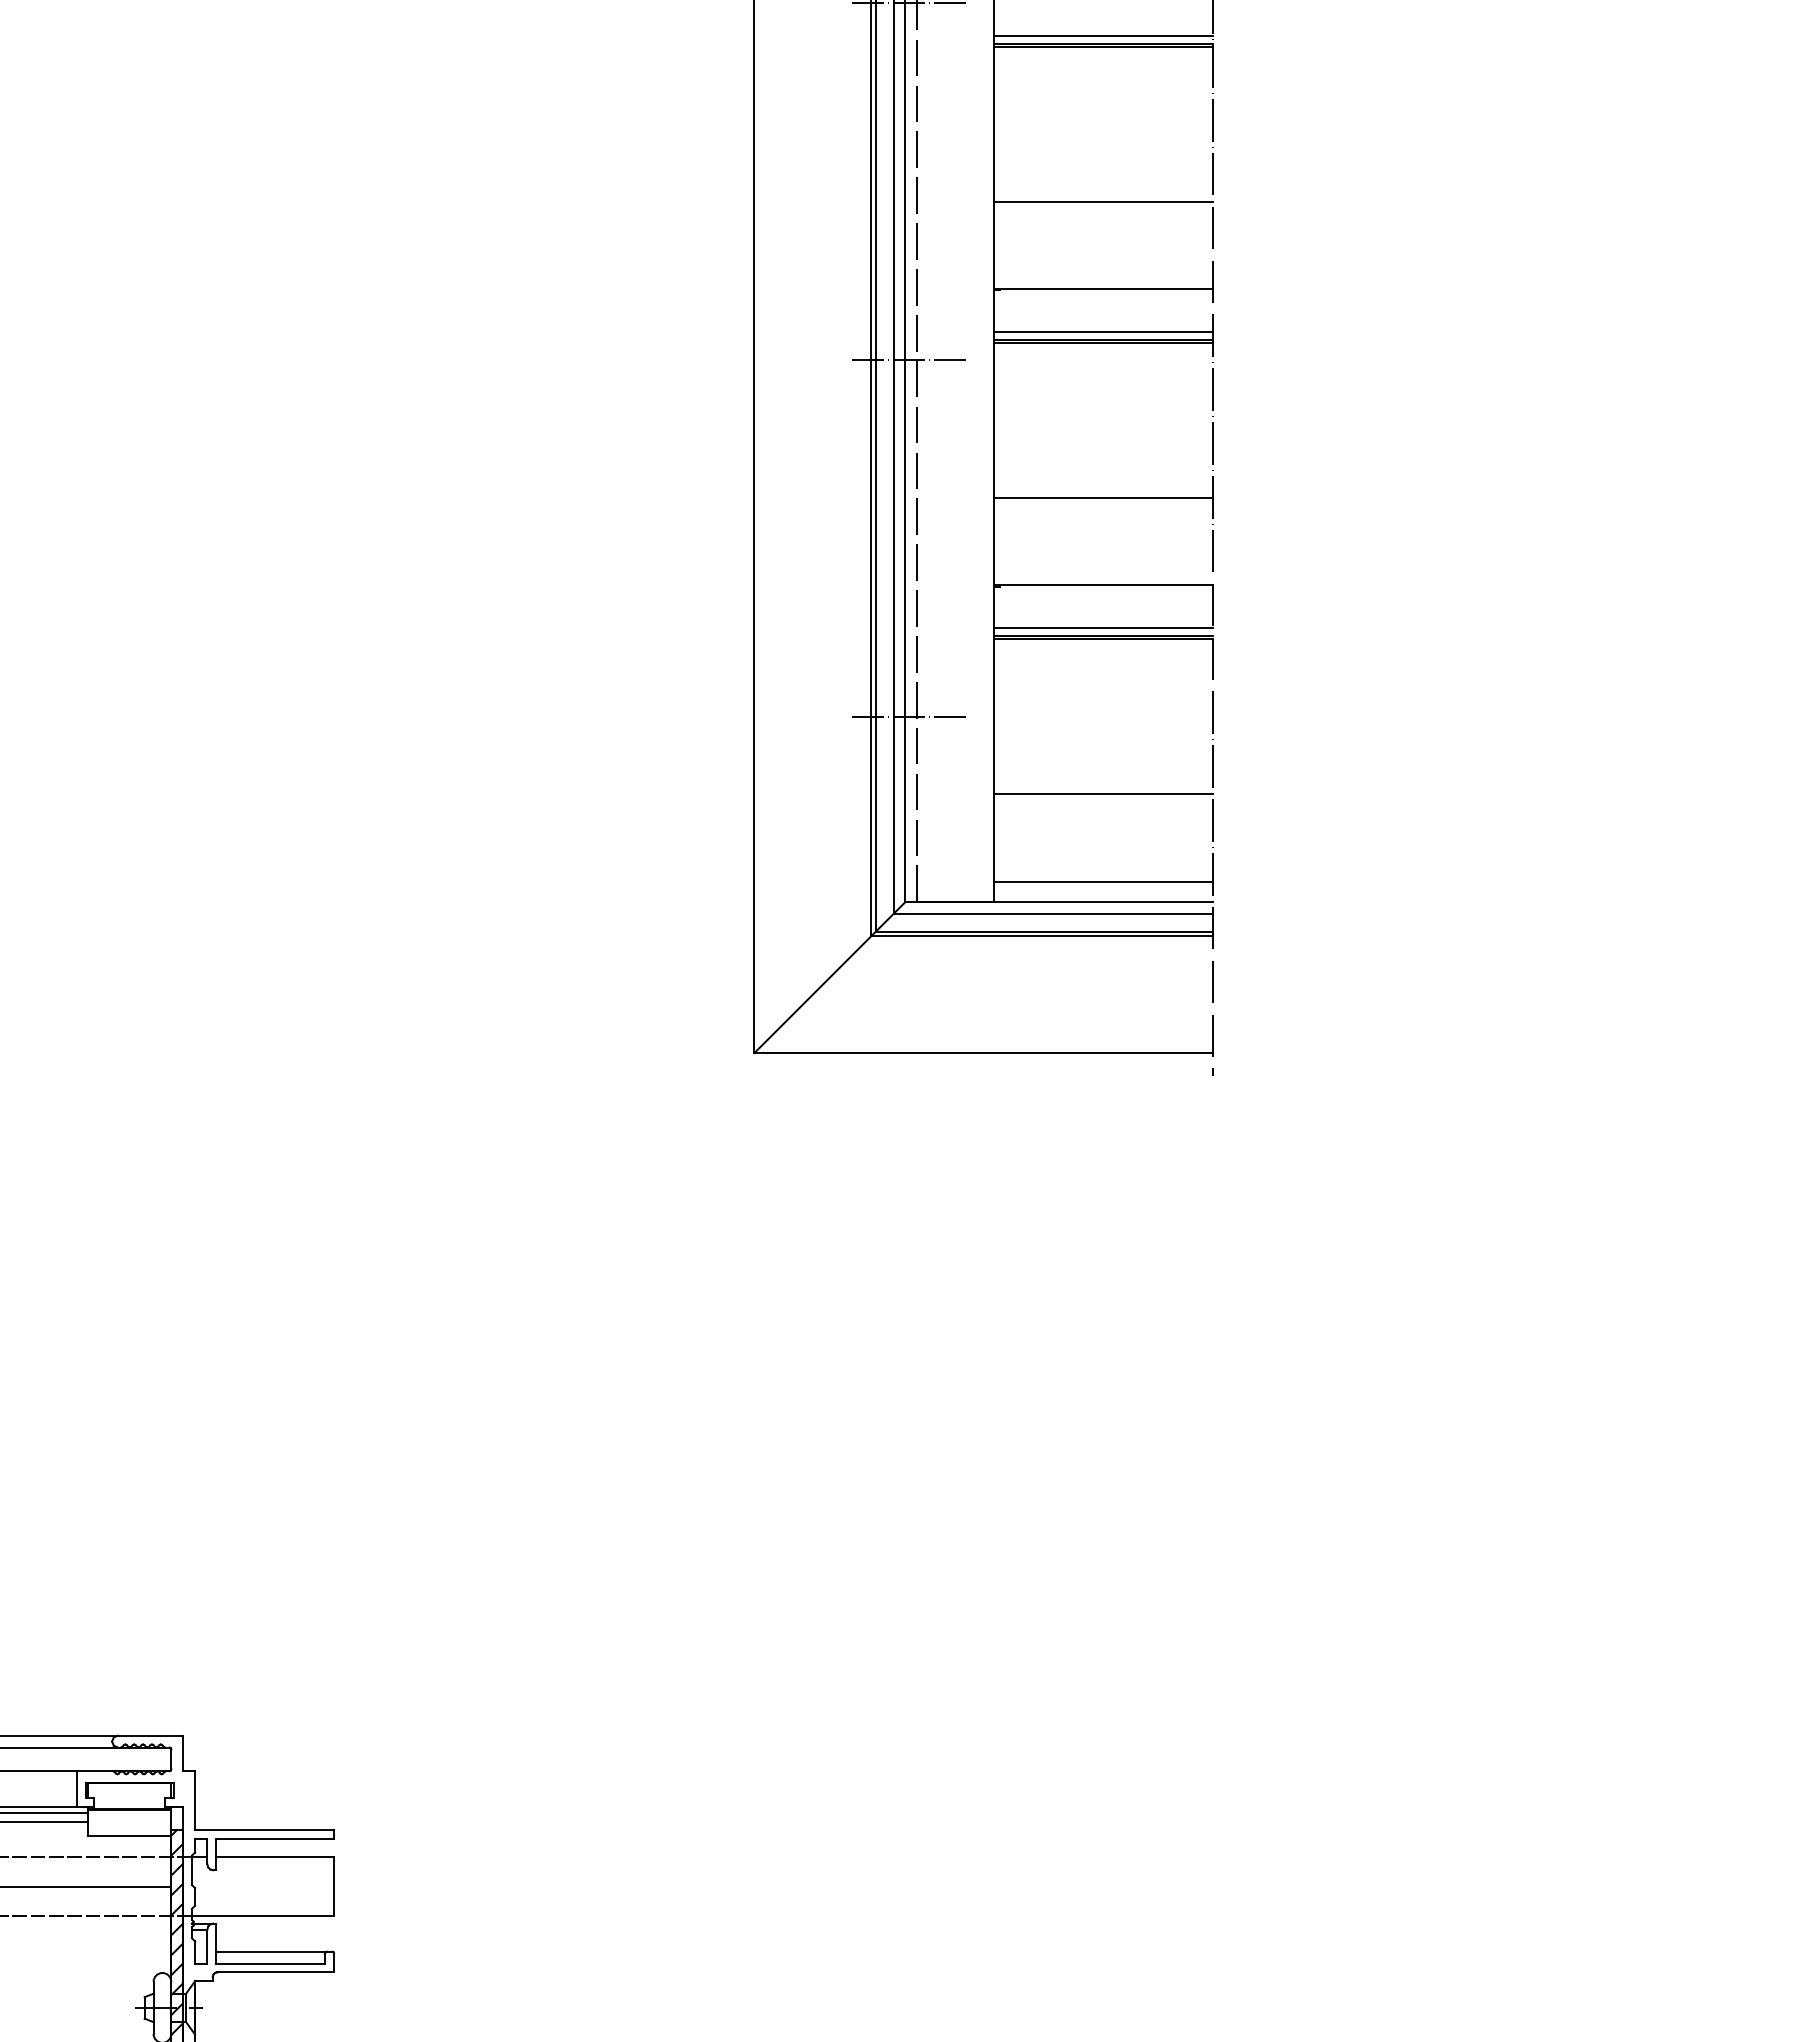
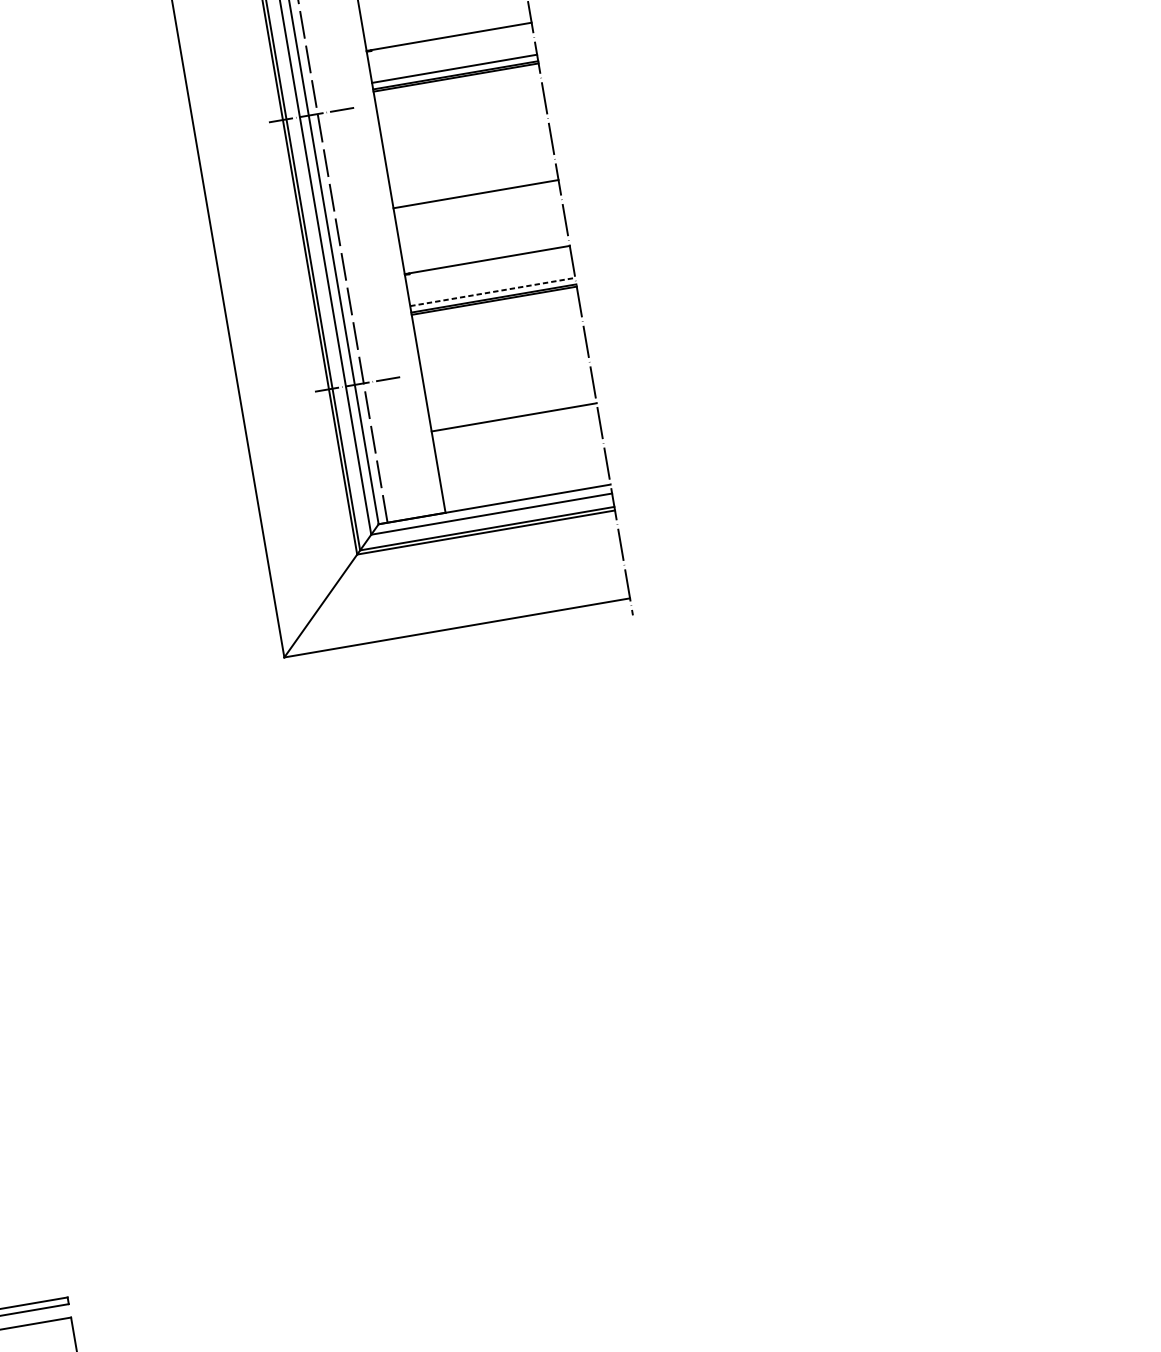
line: (1104, 627) -> (493, 291), solid -> dashed
line: (1103, 881) -> (525, 483), removed

